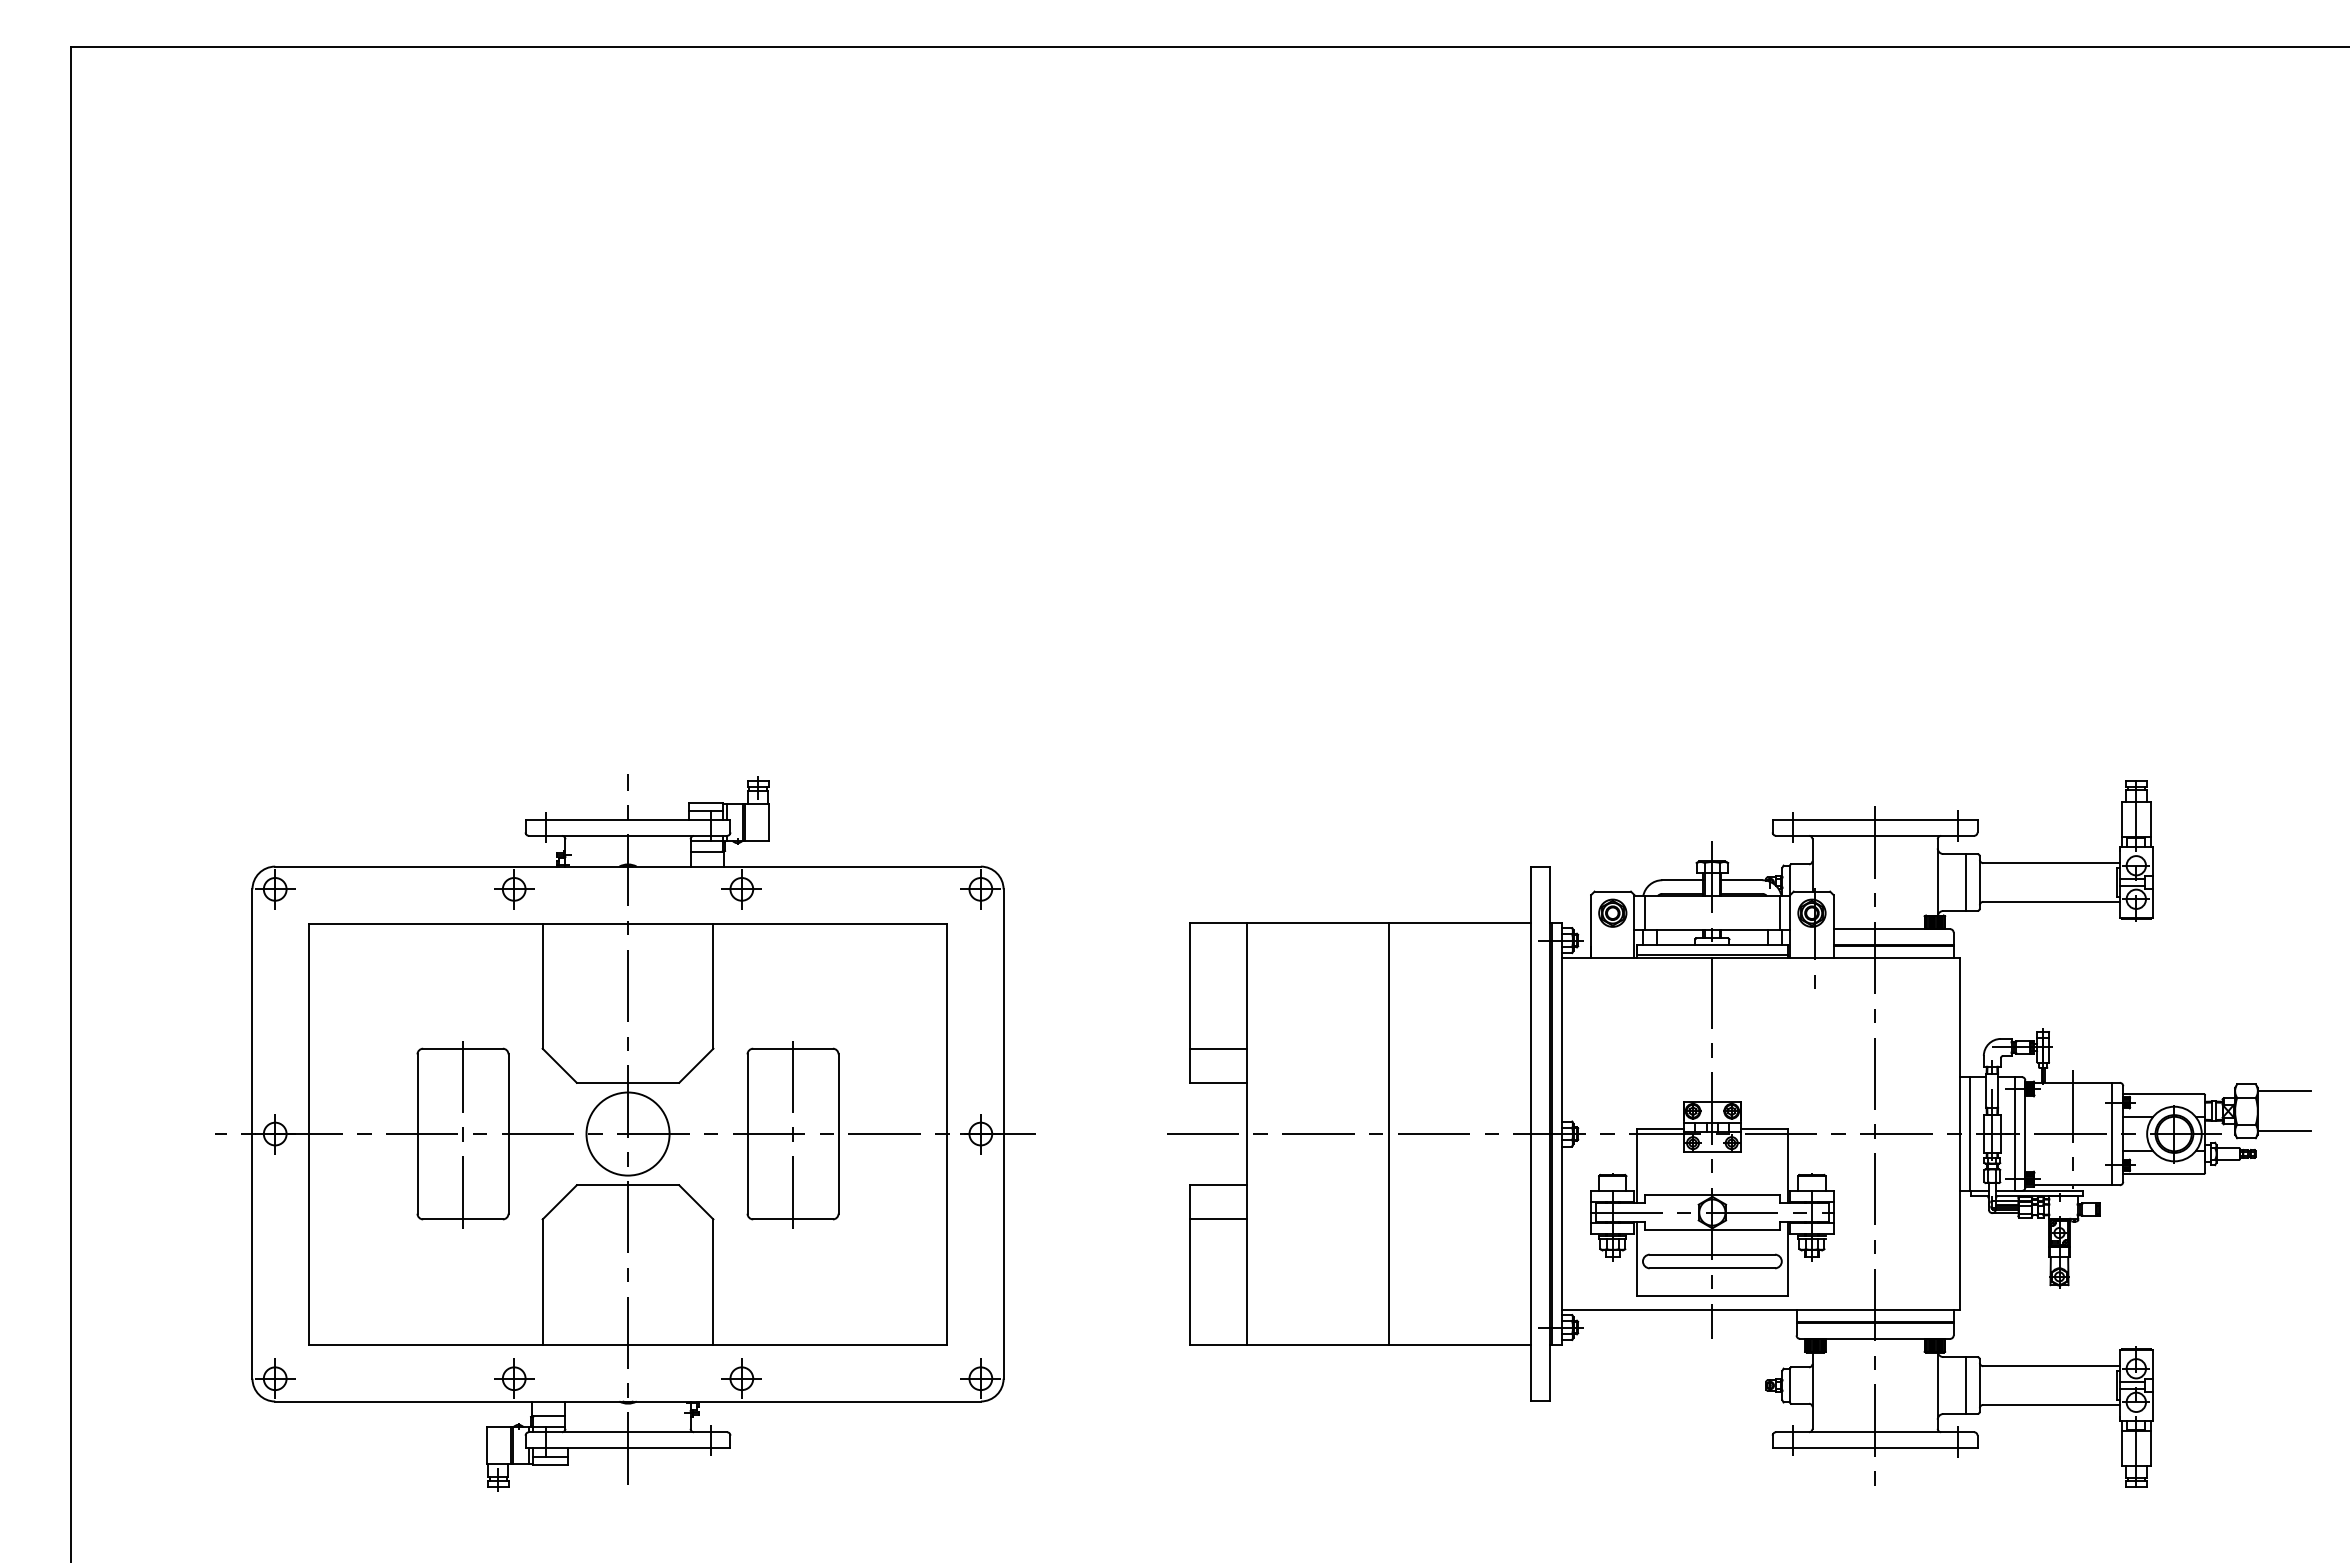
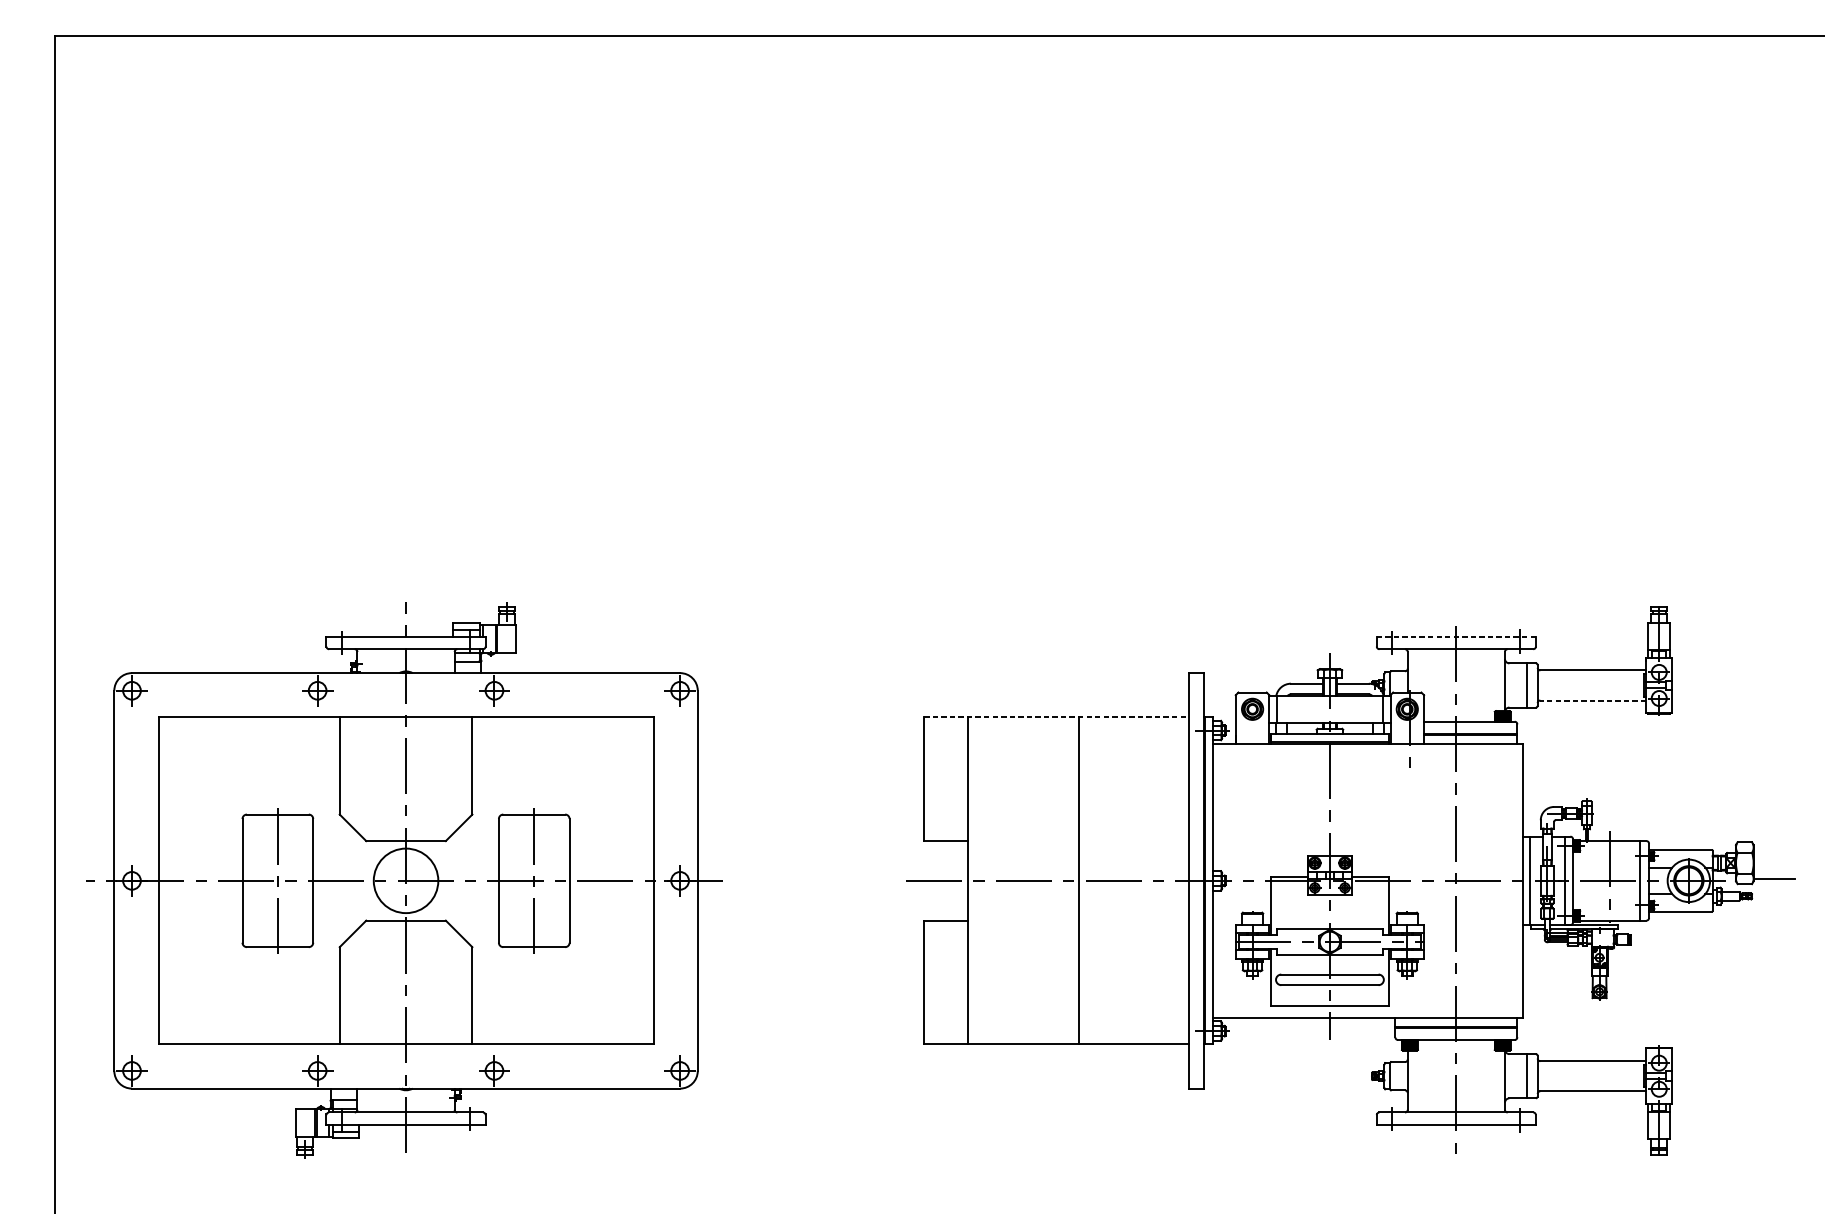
line: (1874, 819) -> (1455, 636), solid -> dashed
line: (2051, 901) -> (1593, 700), solid -> dashed
line: (1360, 923) -> (1056, 717), solid -> dashed
line: (1218, 1048) -> (946, 814), removed
line: (2283, 1091) -> (1773, 847), removed
part: (625, 1132) -> (404, 879), moved
line: (1218, 1219) -> (946, 947), removed

